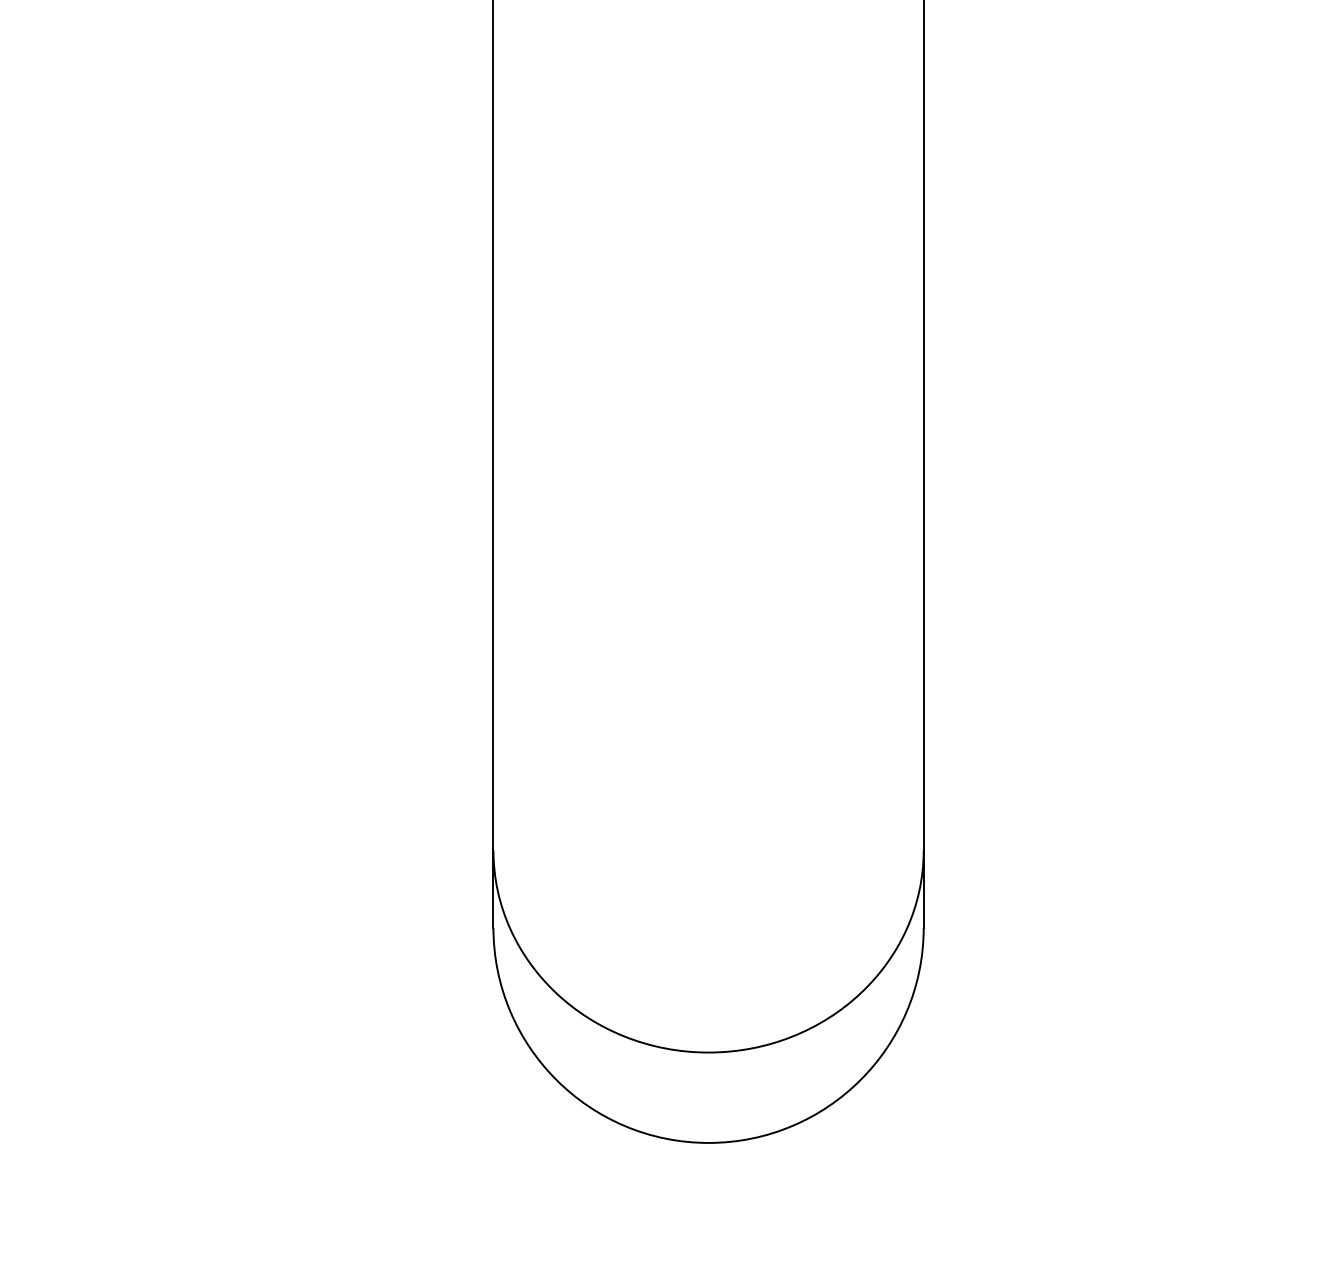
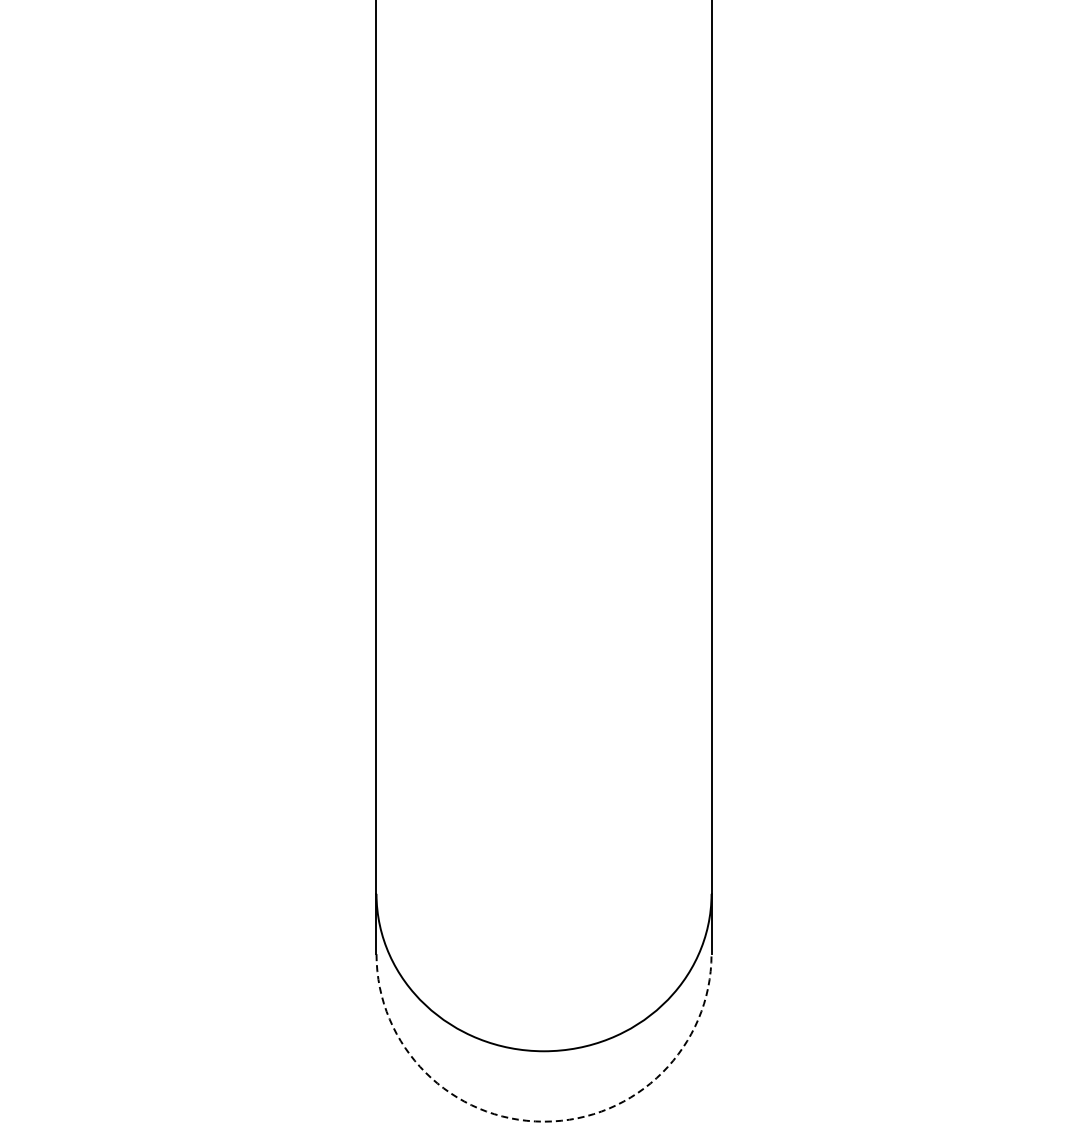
arc: (709, 1142) -> (544, 1121), solid -> dashed

